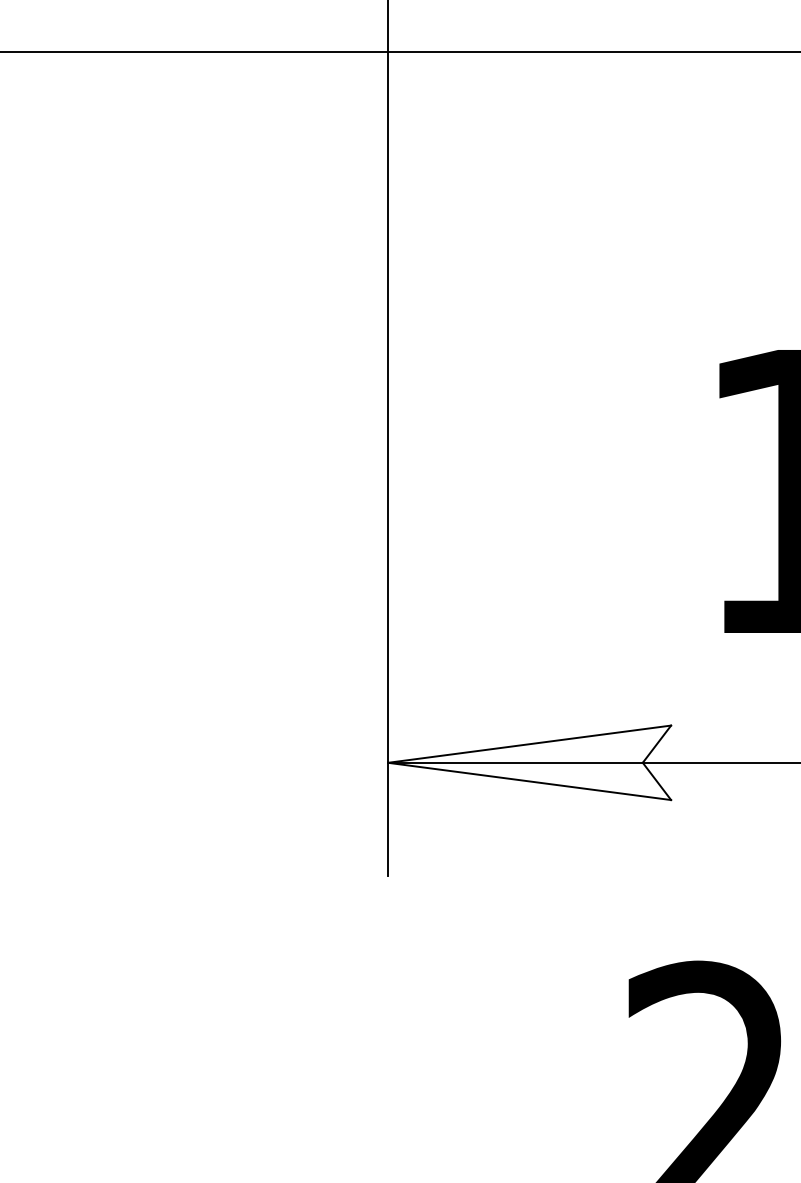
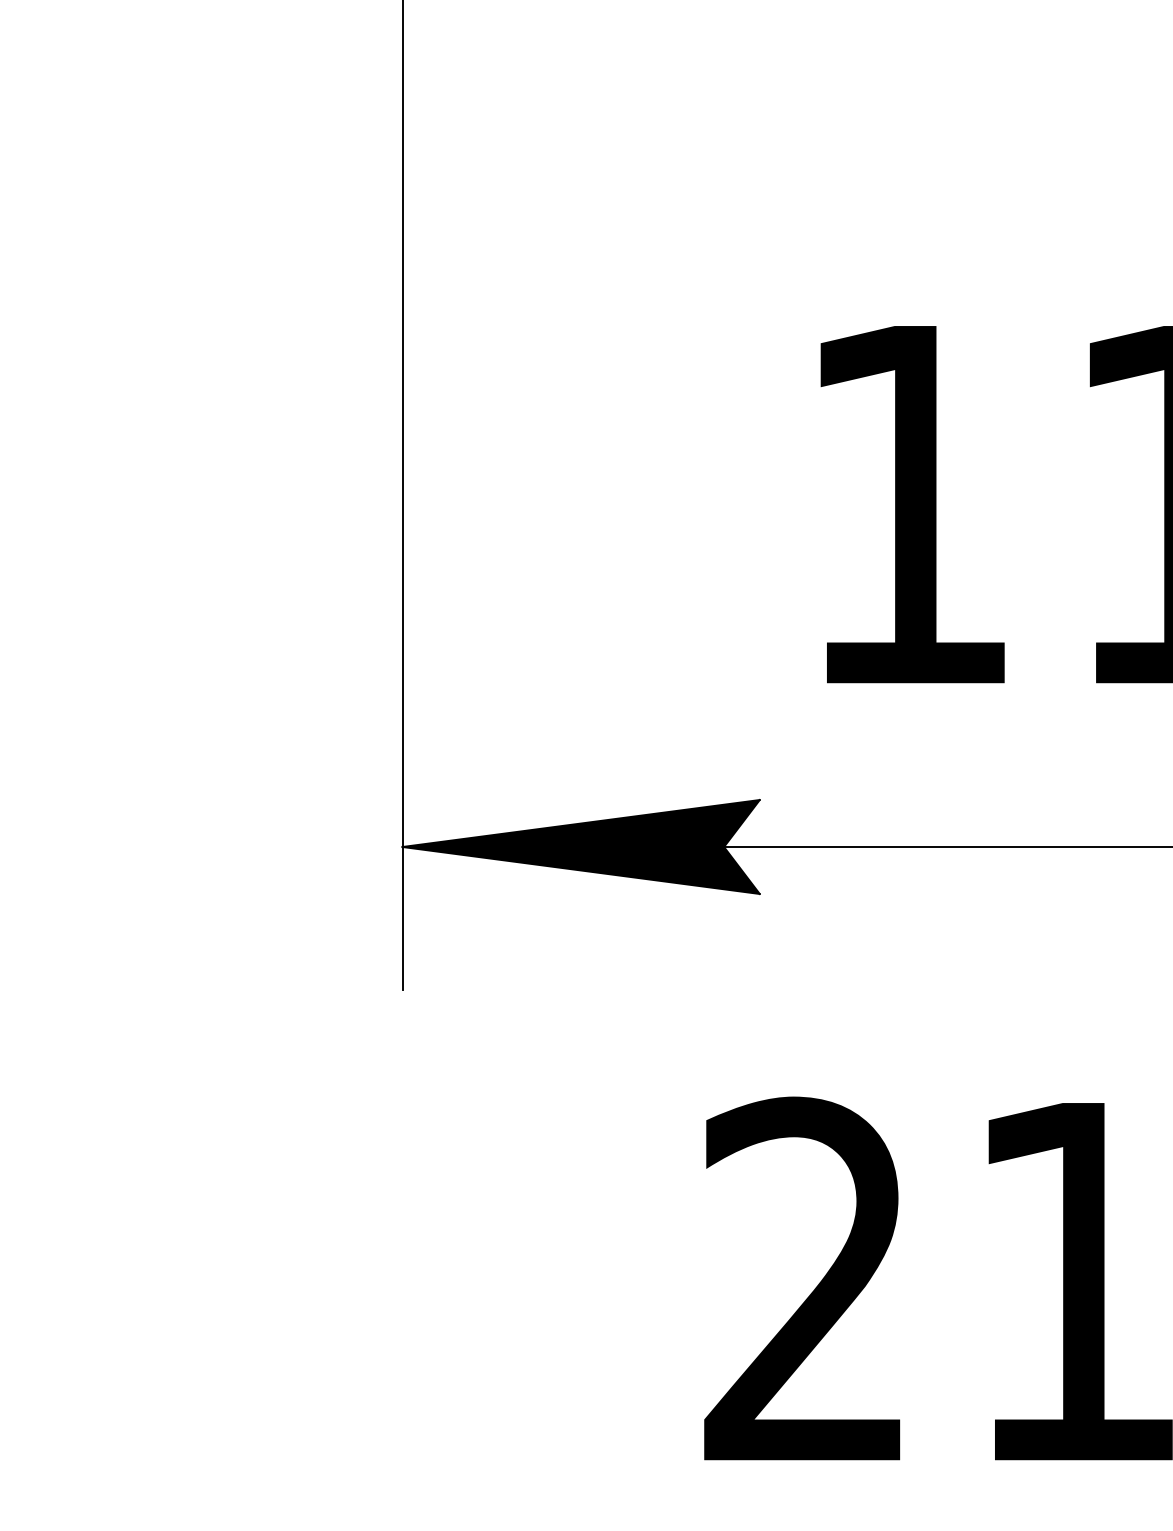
fill: (529, 762) -> (580, 846), added

